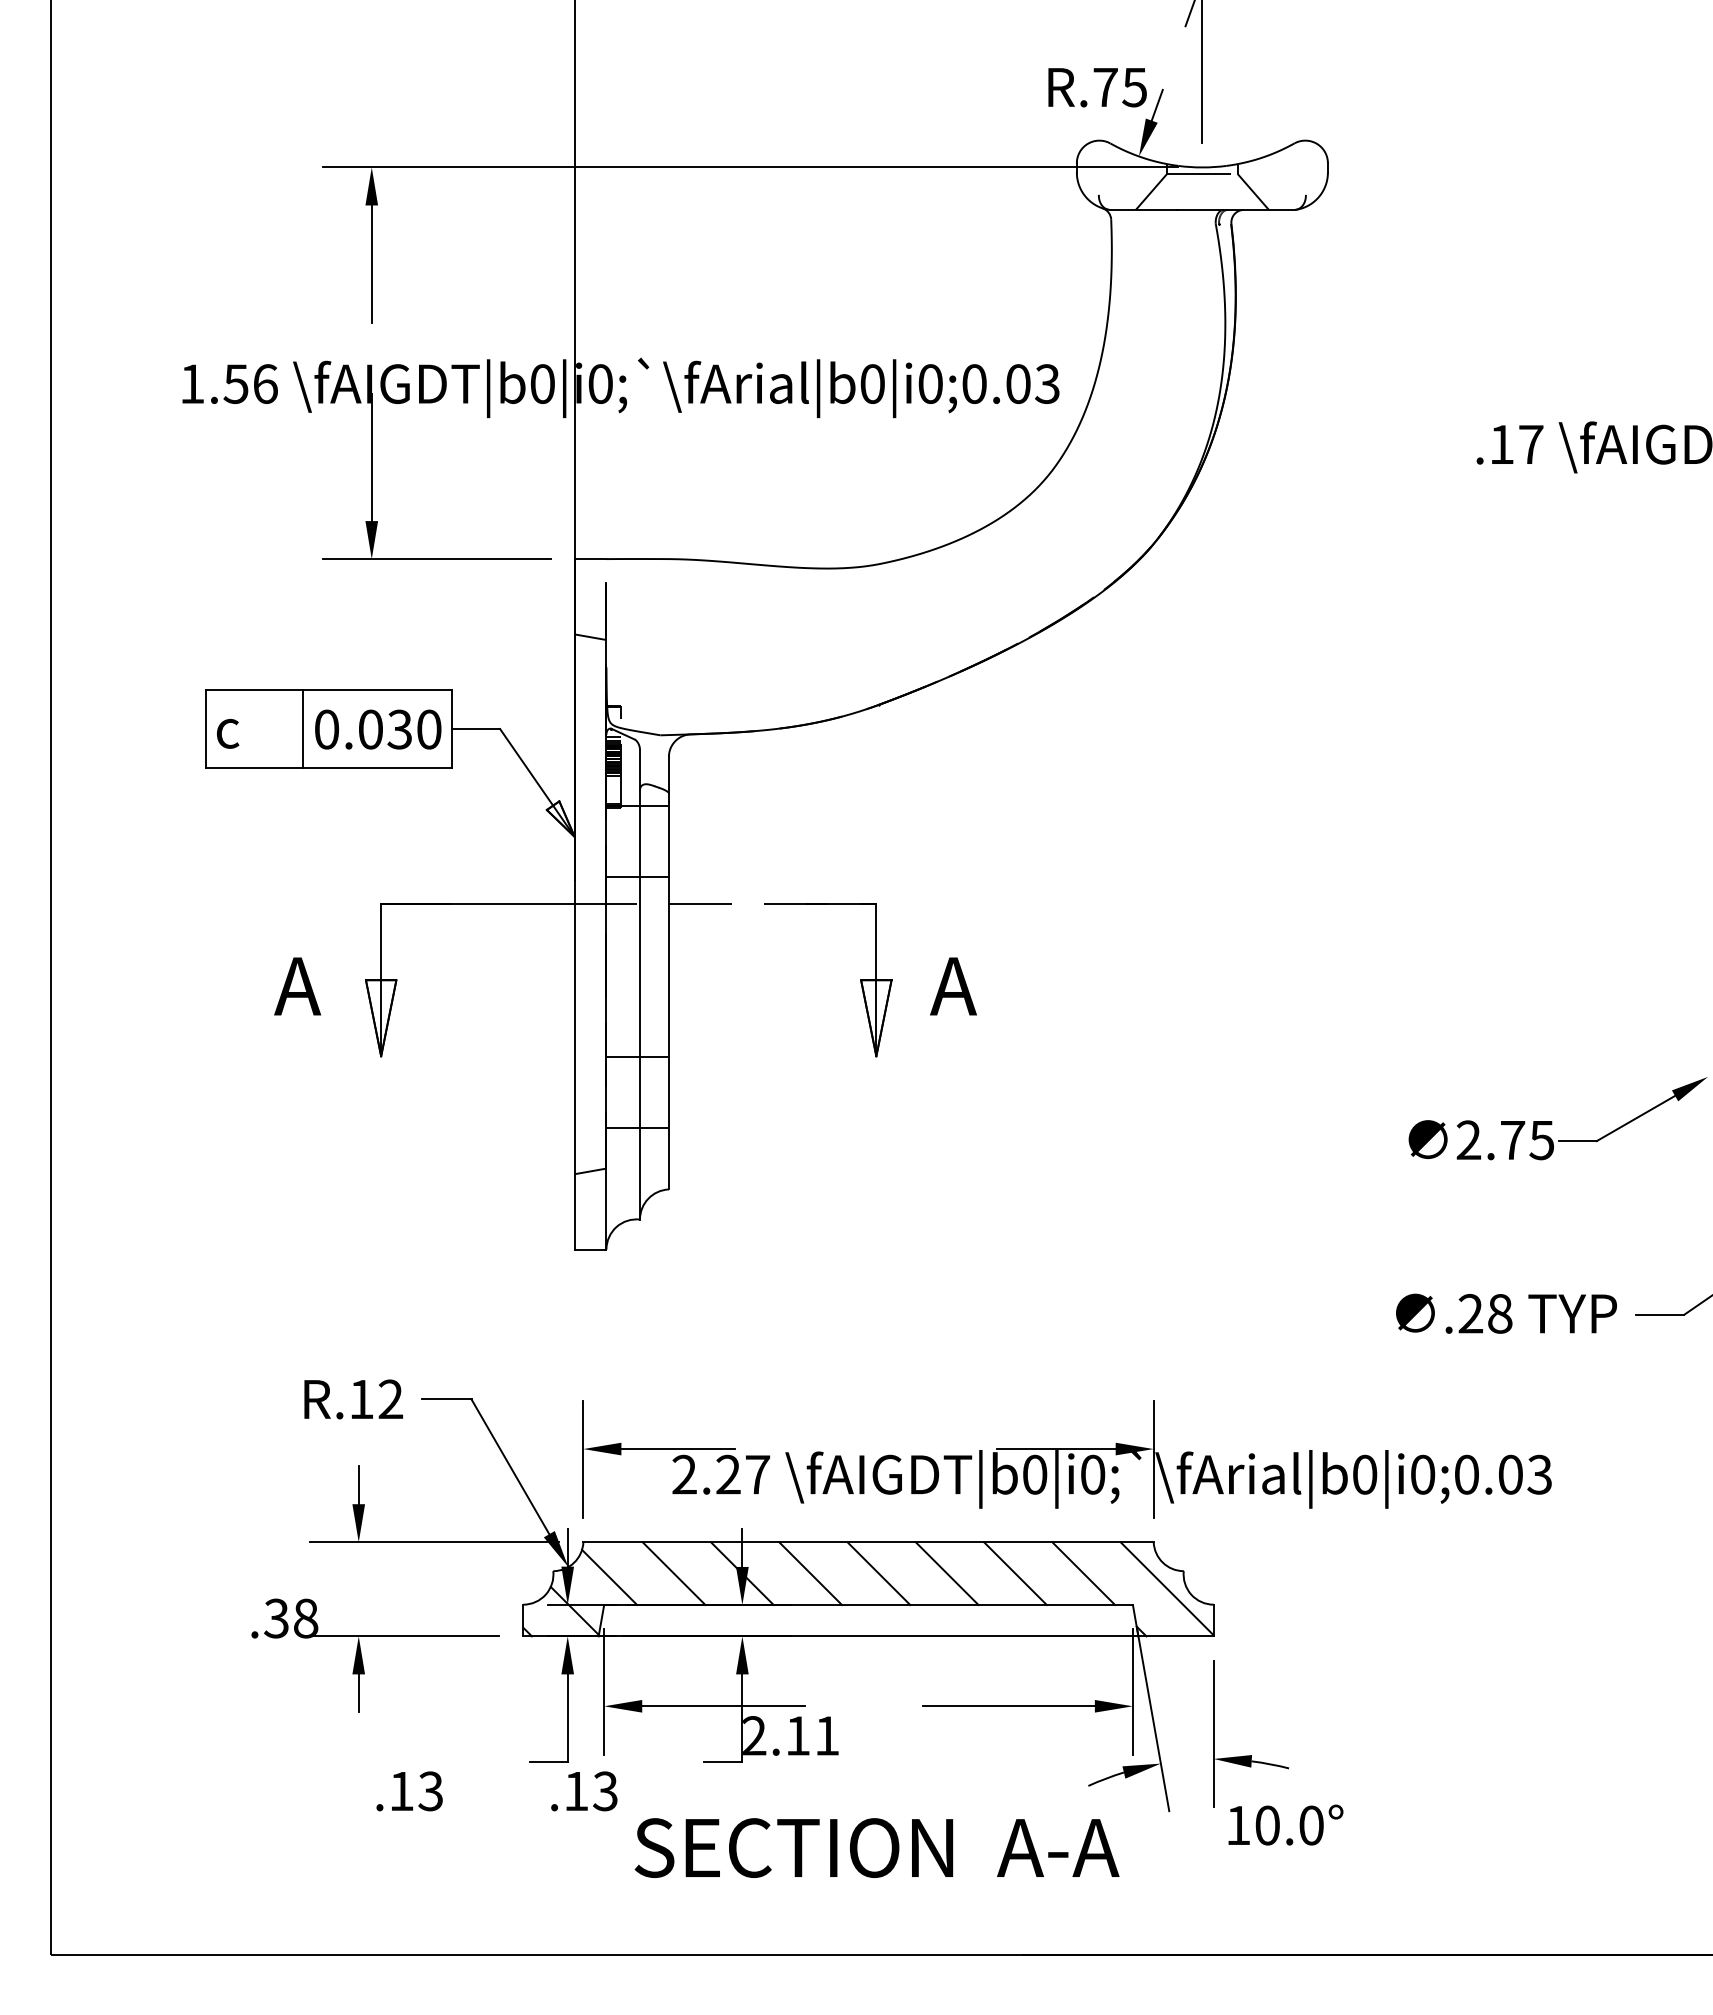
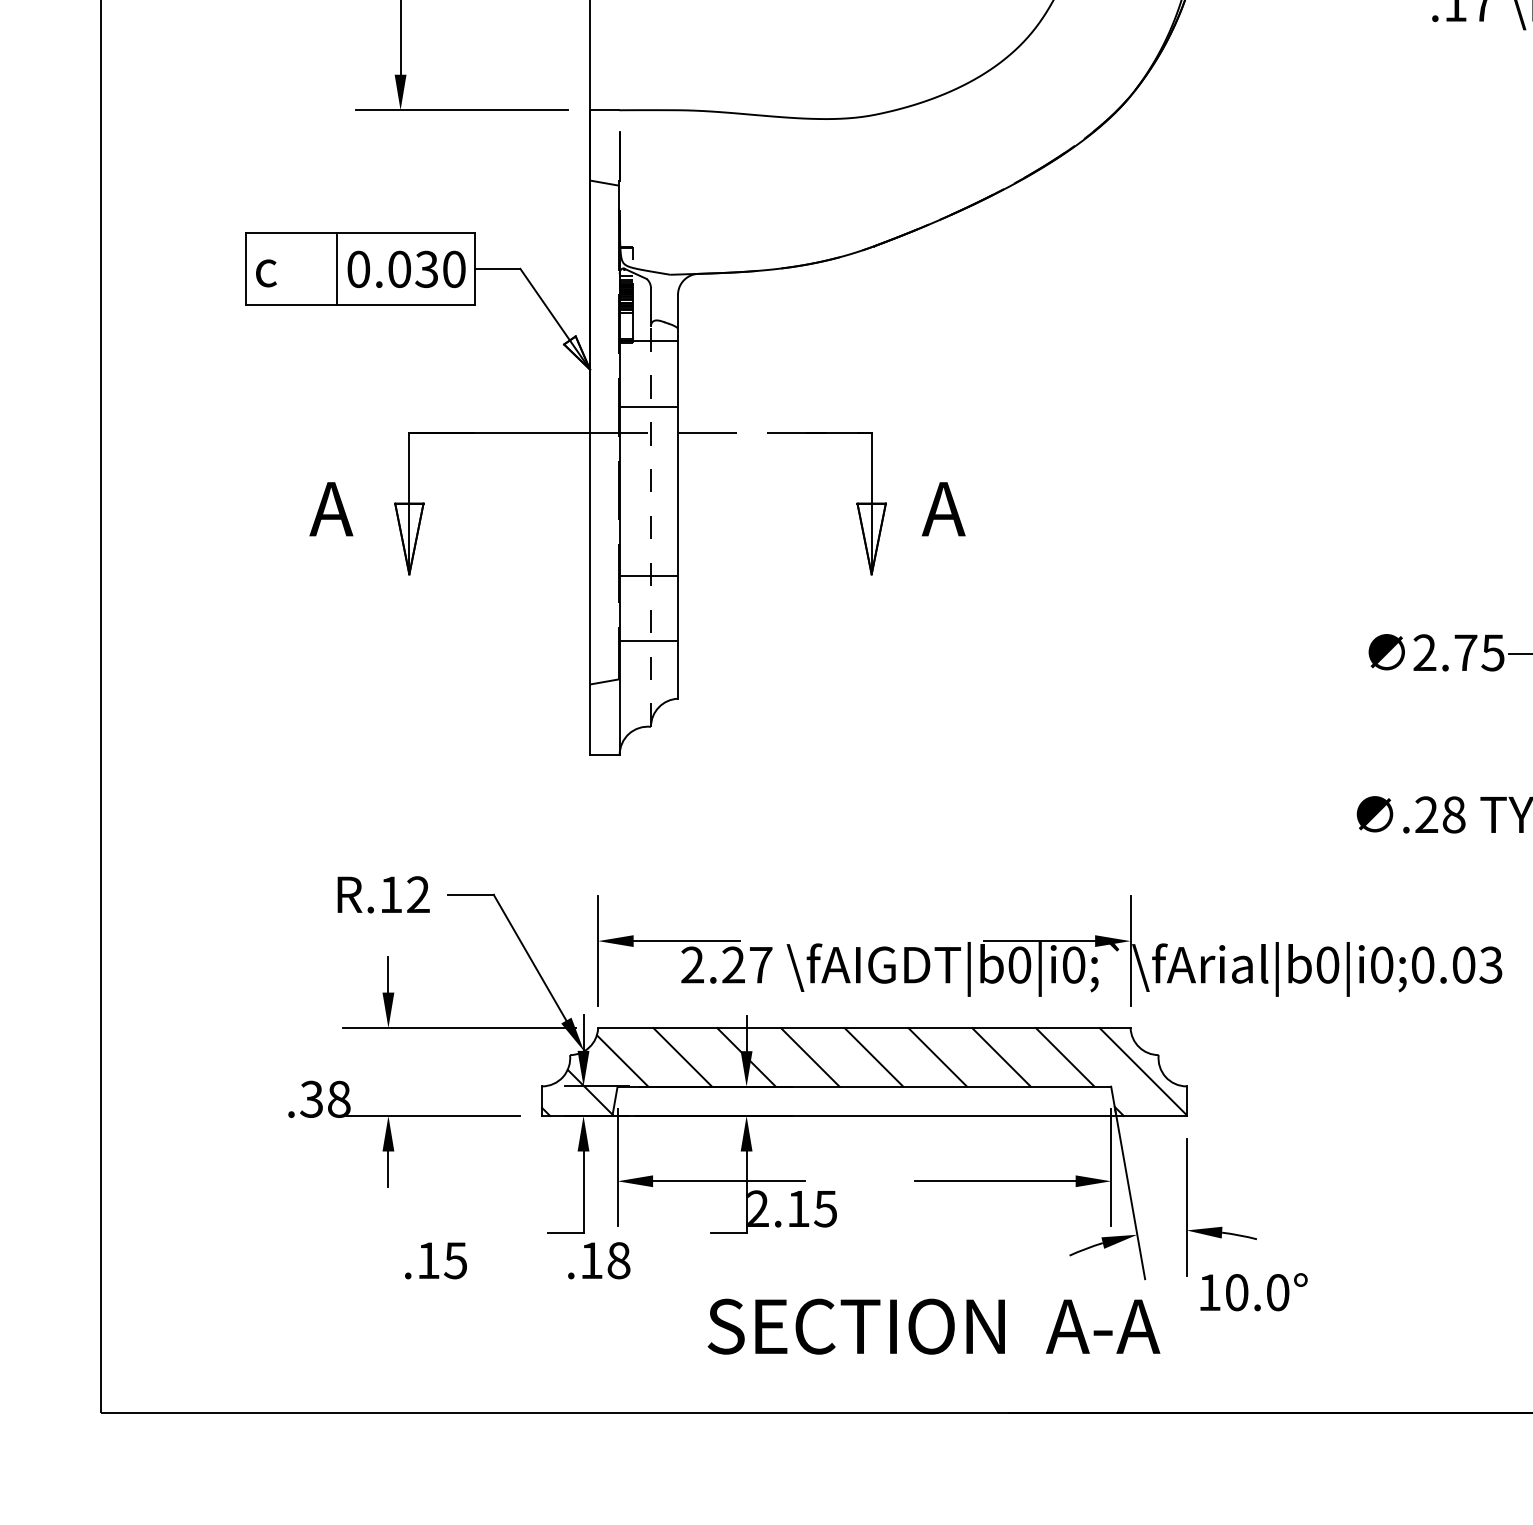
line: (639, 1005) -> (650, 527), solid -> dashed
text: (826, 1735) -> (825, 1208), 2.11 -> 2.15
text: (430, 1790) -> (455, 1259), .13 -> .15
text: (605, 1791) -> (618, 1260), .13 -> .18
text: (876, 1847) -> (933, 1326), moved

